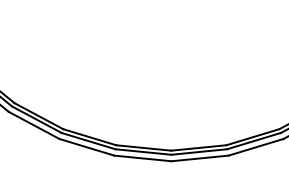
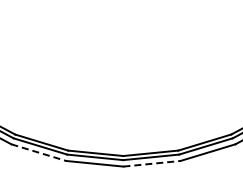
line: (86, 147) -> (38, 152), solid -> dashed
line: (200, 158) -> (152, 163), solid -> dashed

